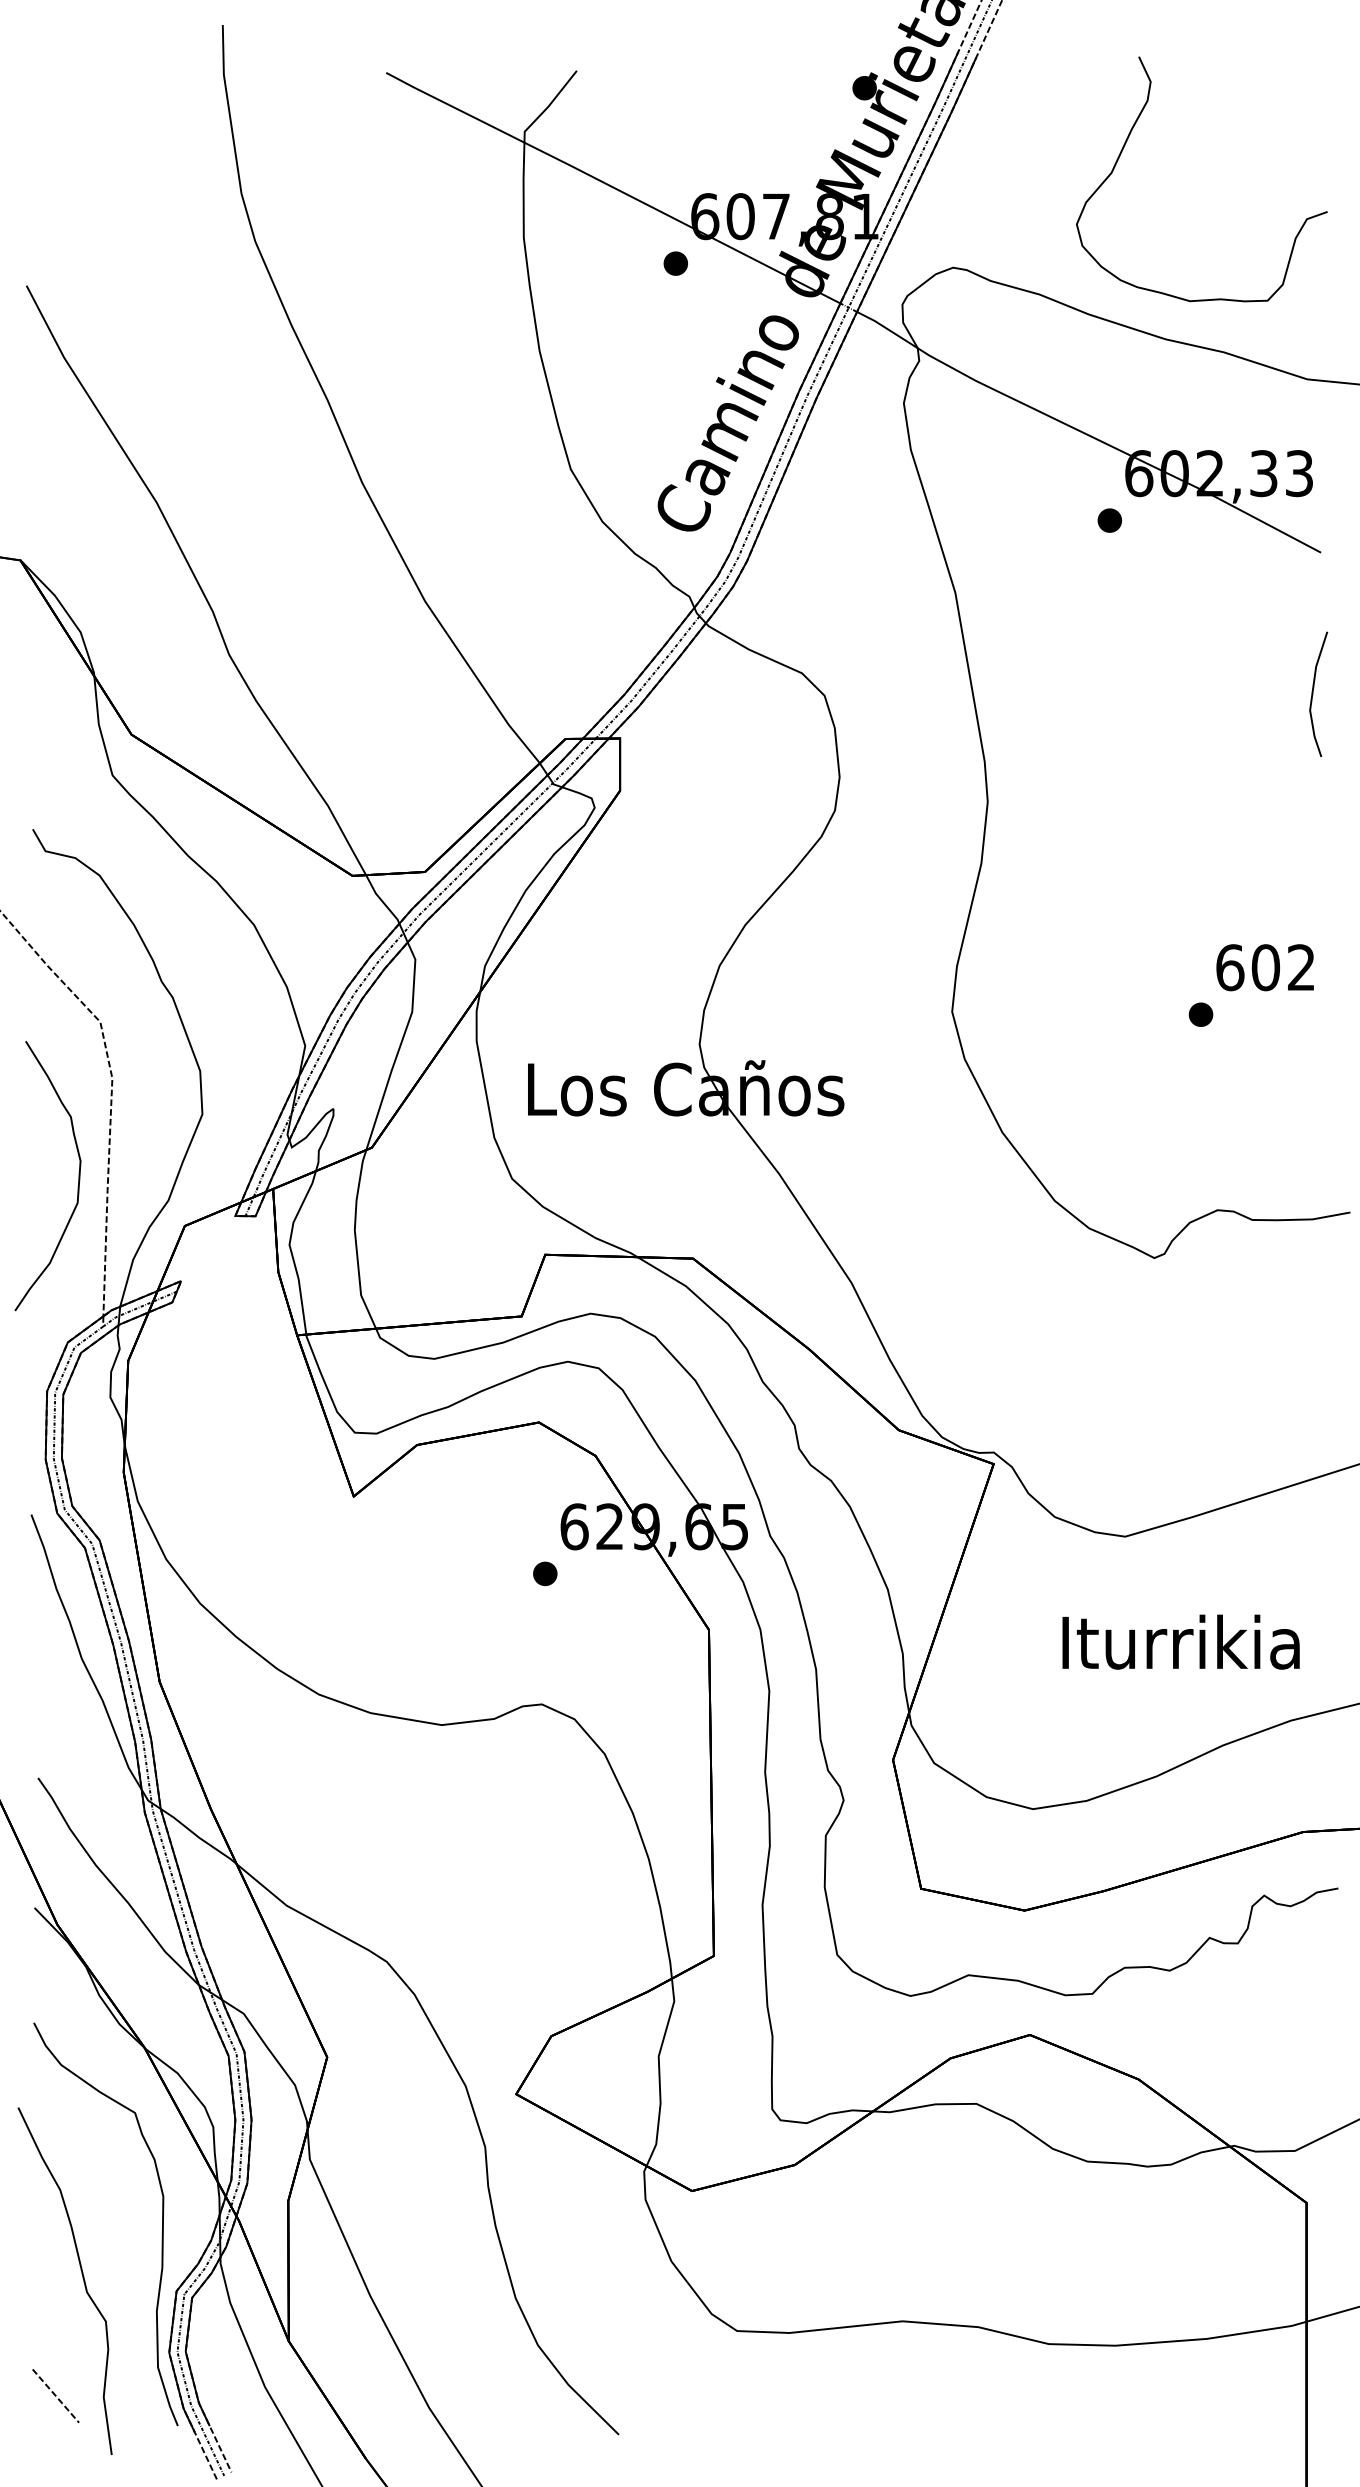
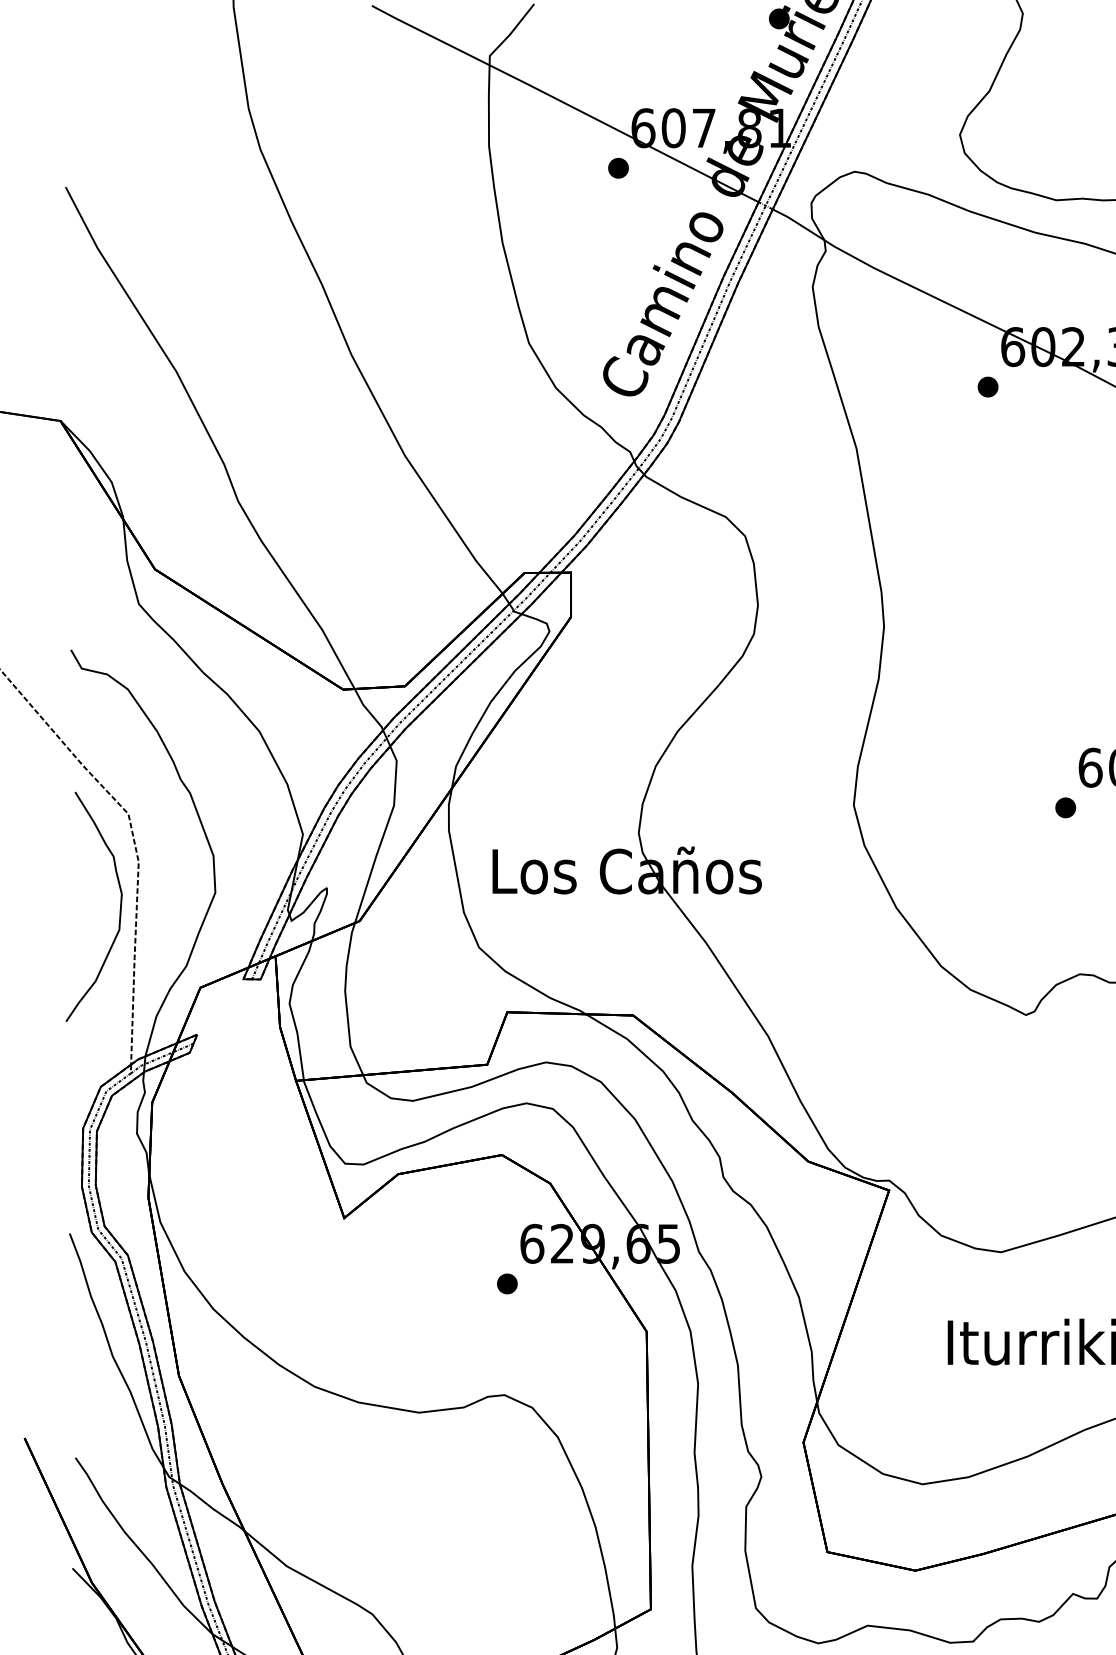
curve: (78, 1176) -> (120, 907), moved

